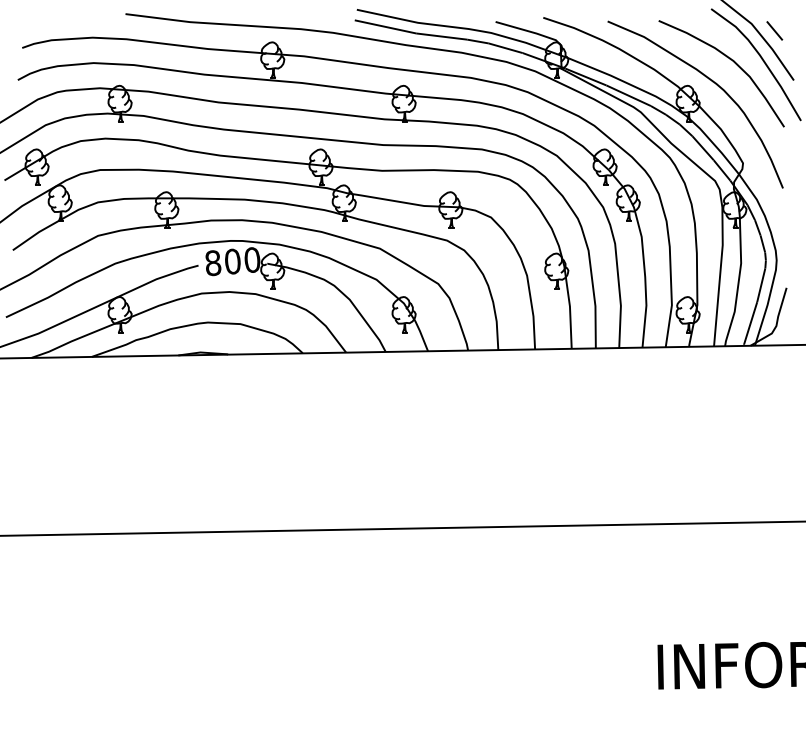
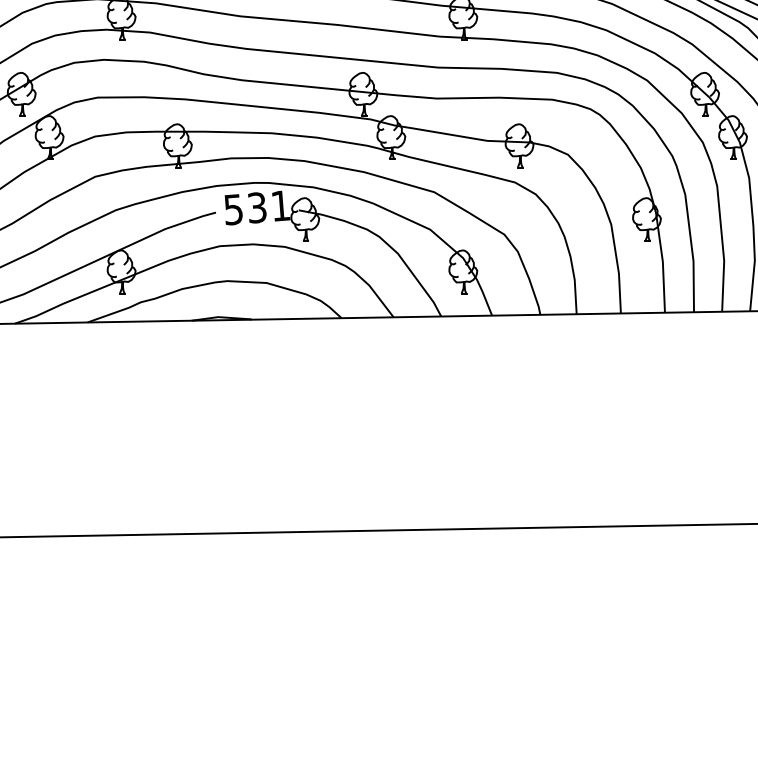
text: (232, 261) -> (256, 207), 800 -> 531

